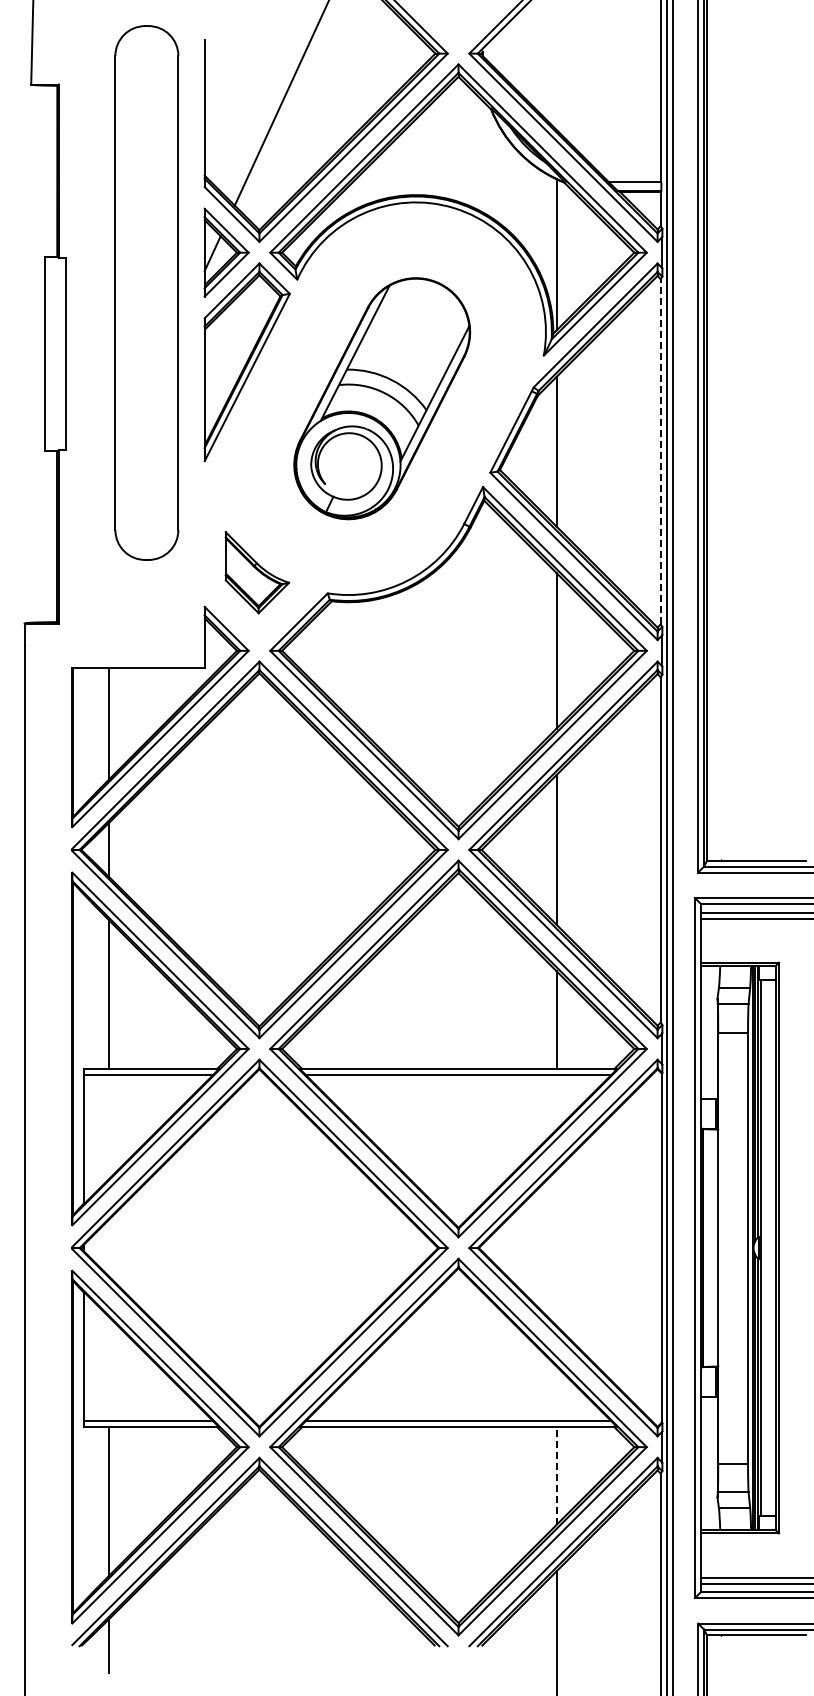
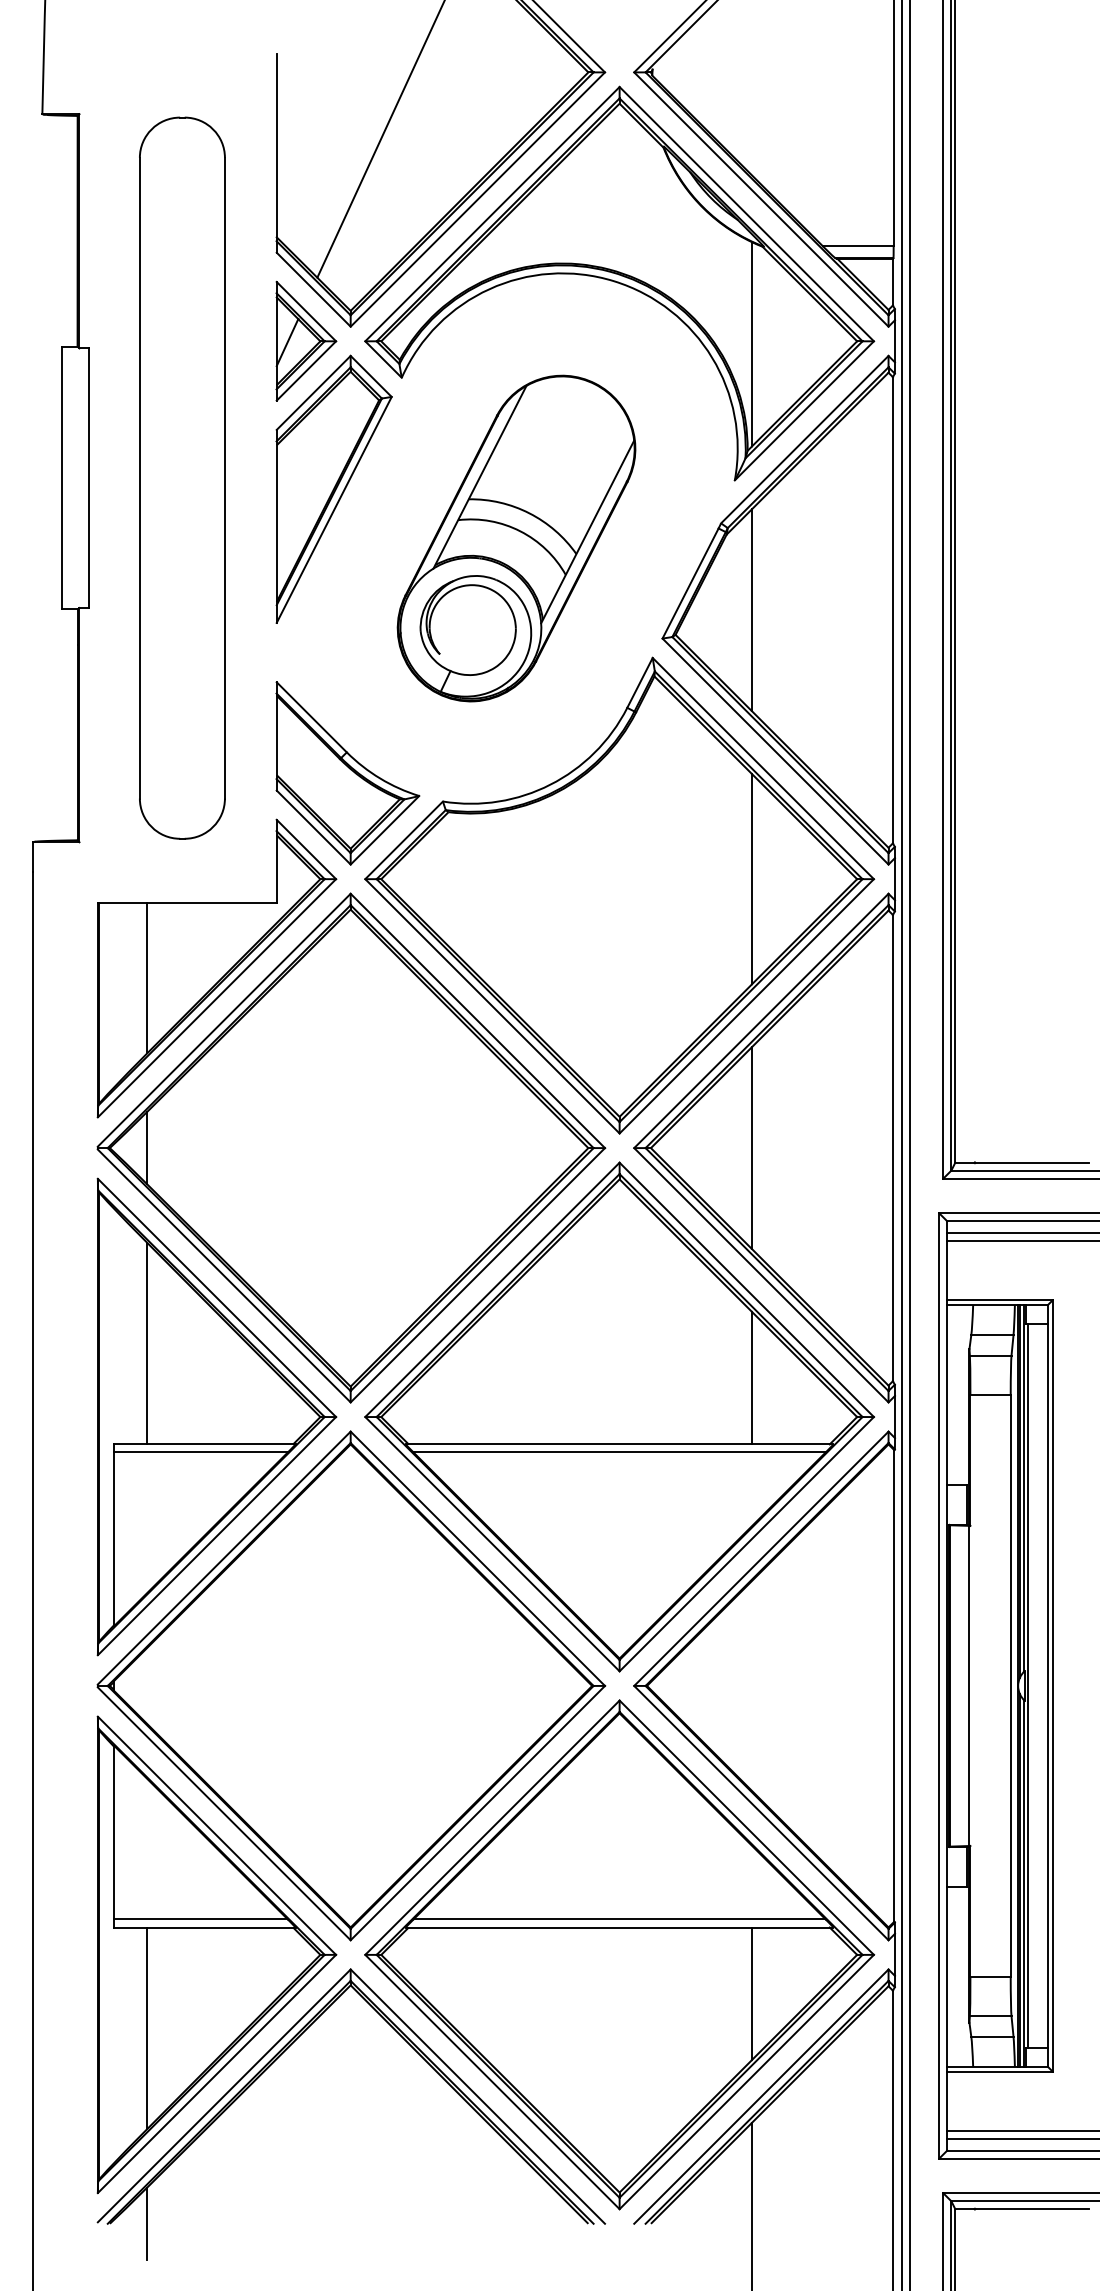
part: (146, 292) -> (181, 477), moved
line: (660, 451) -> (892, 609), dashed -> solid
part: (257, 572) -> (348, 773), size x1.67
line: (556, 1475) -> (751, 1993), dashed -> solid

